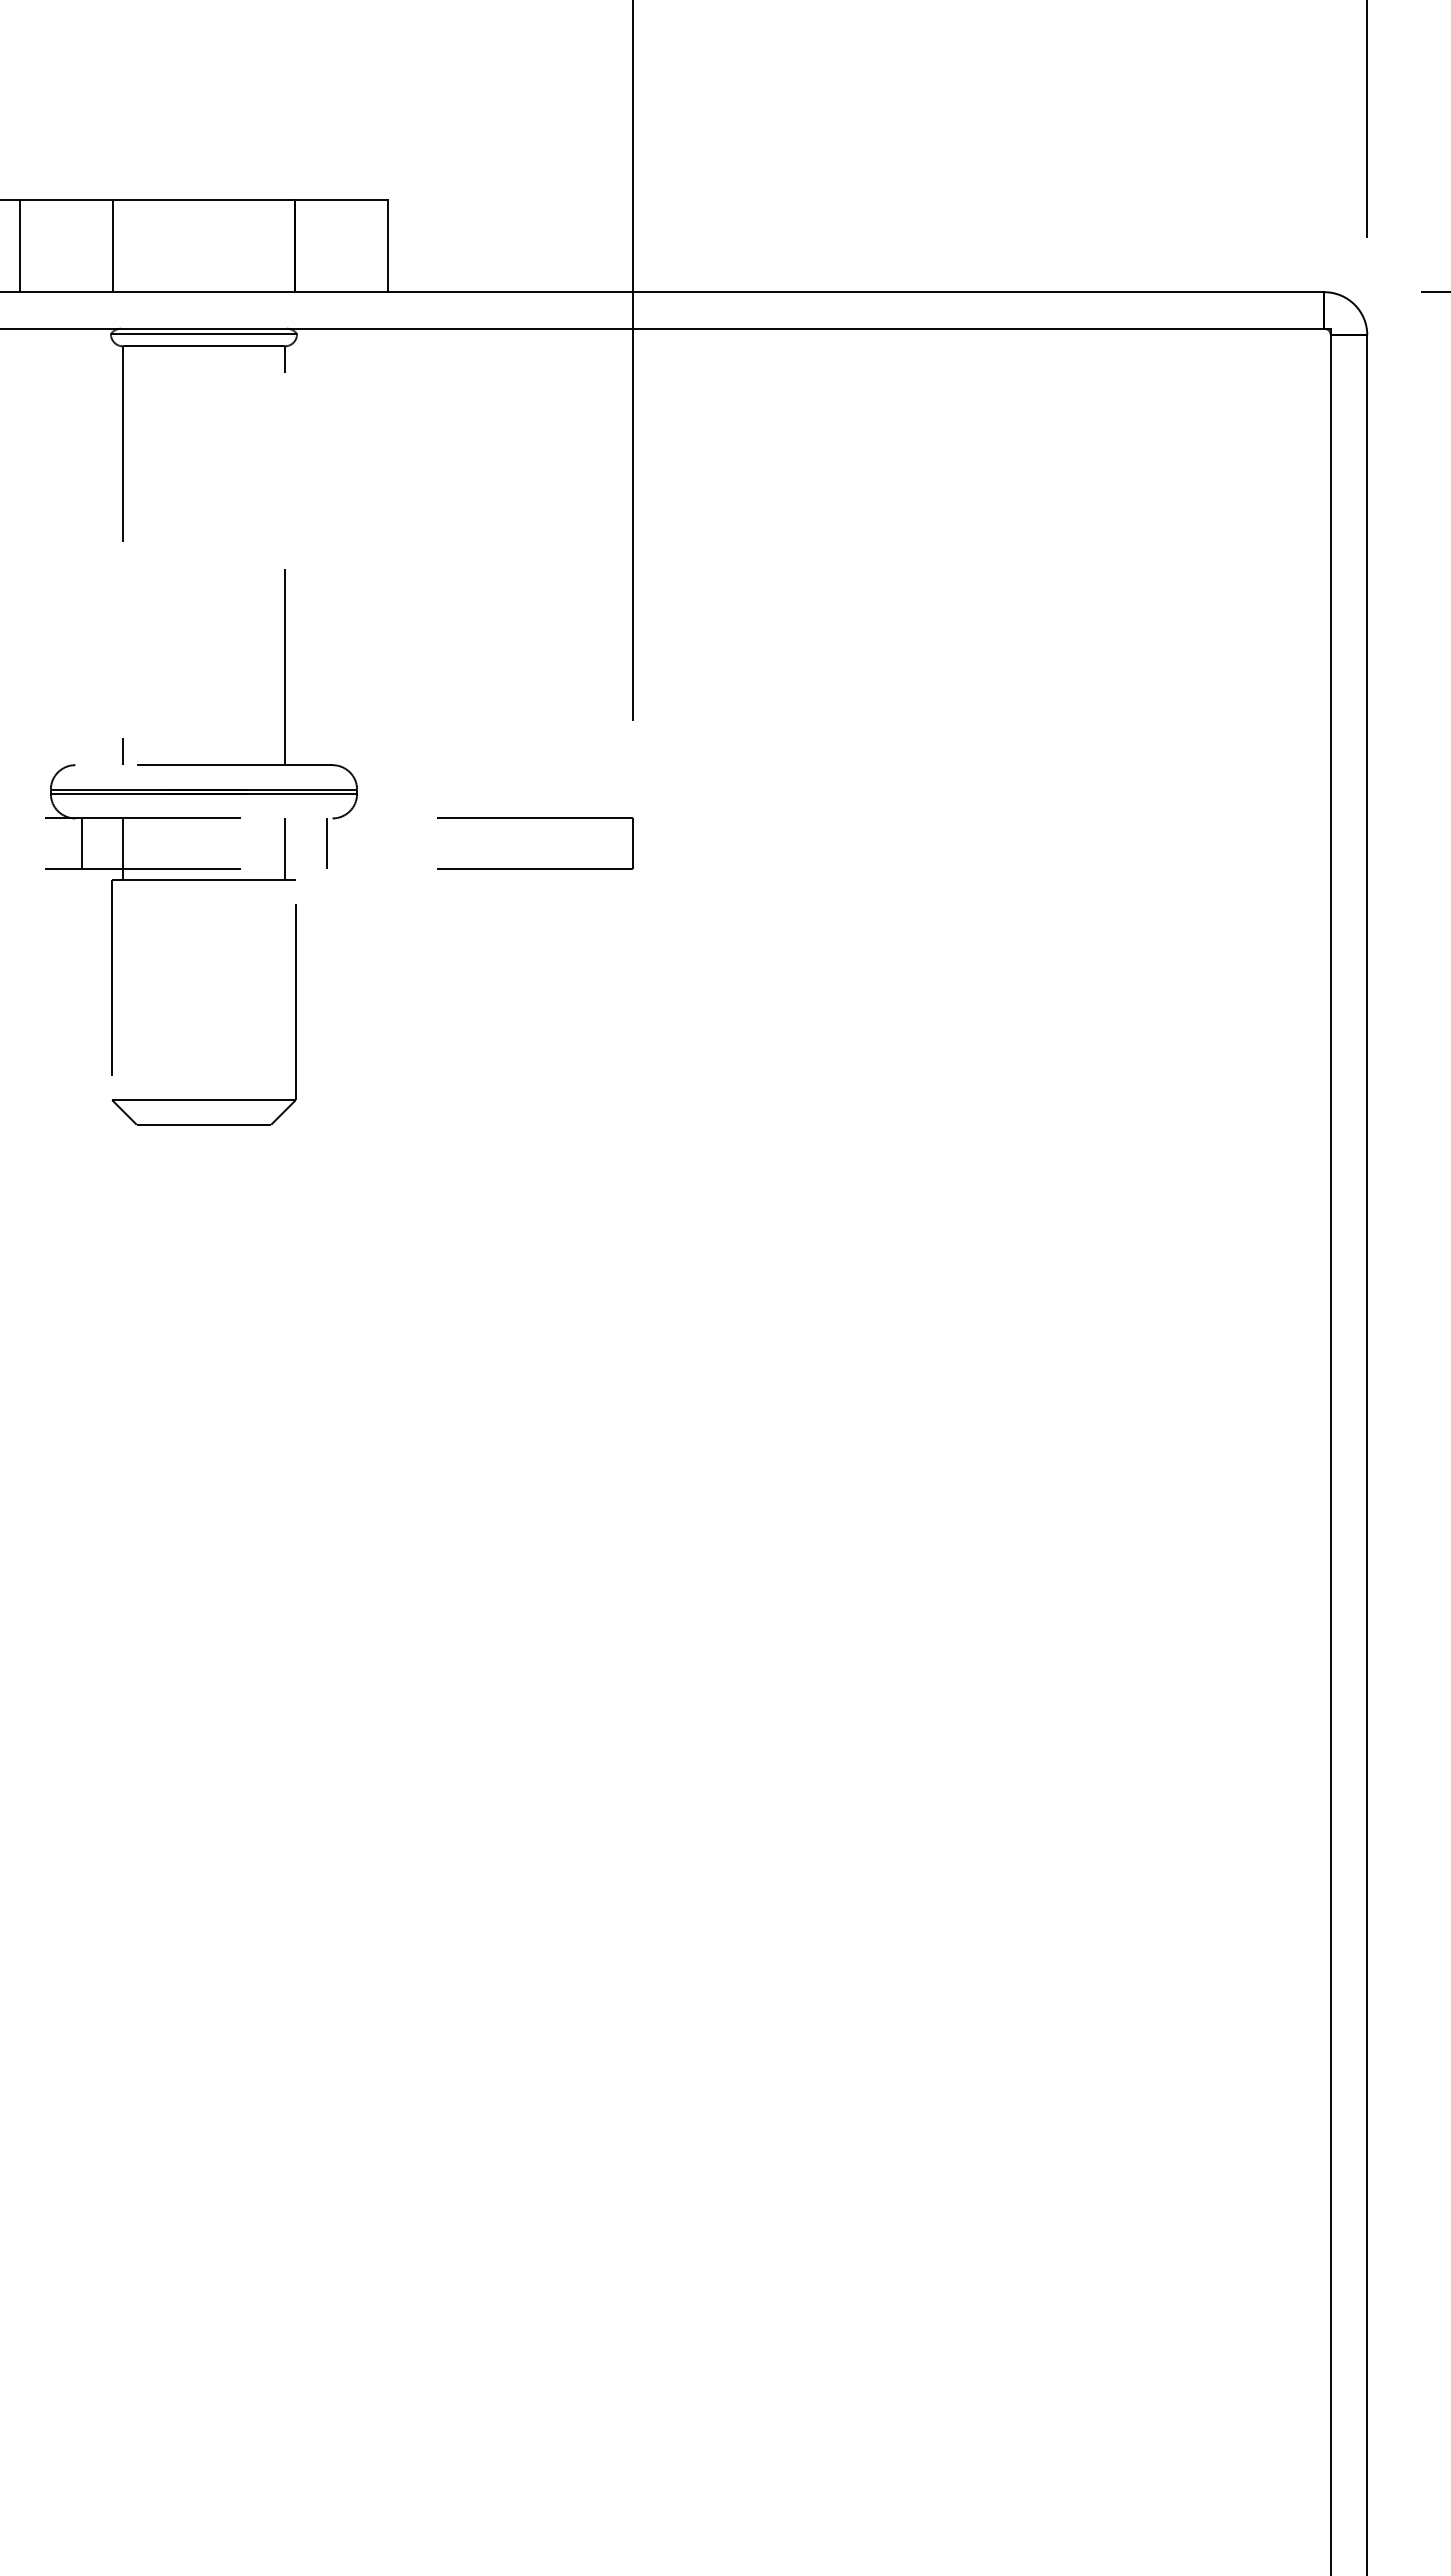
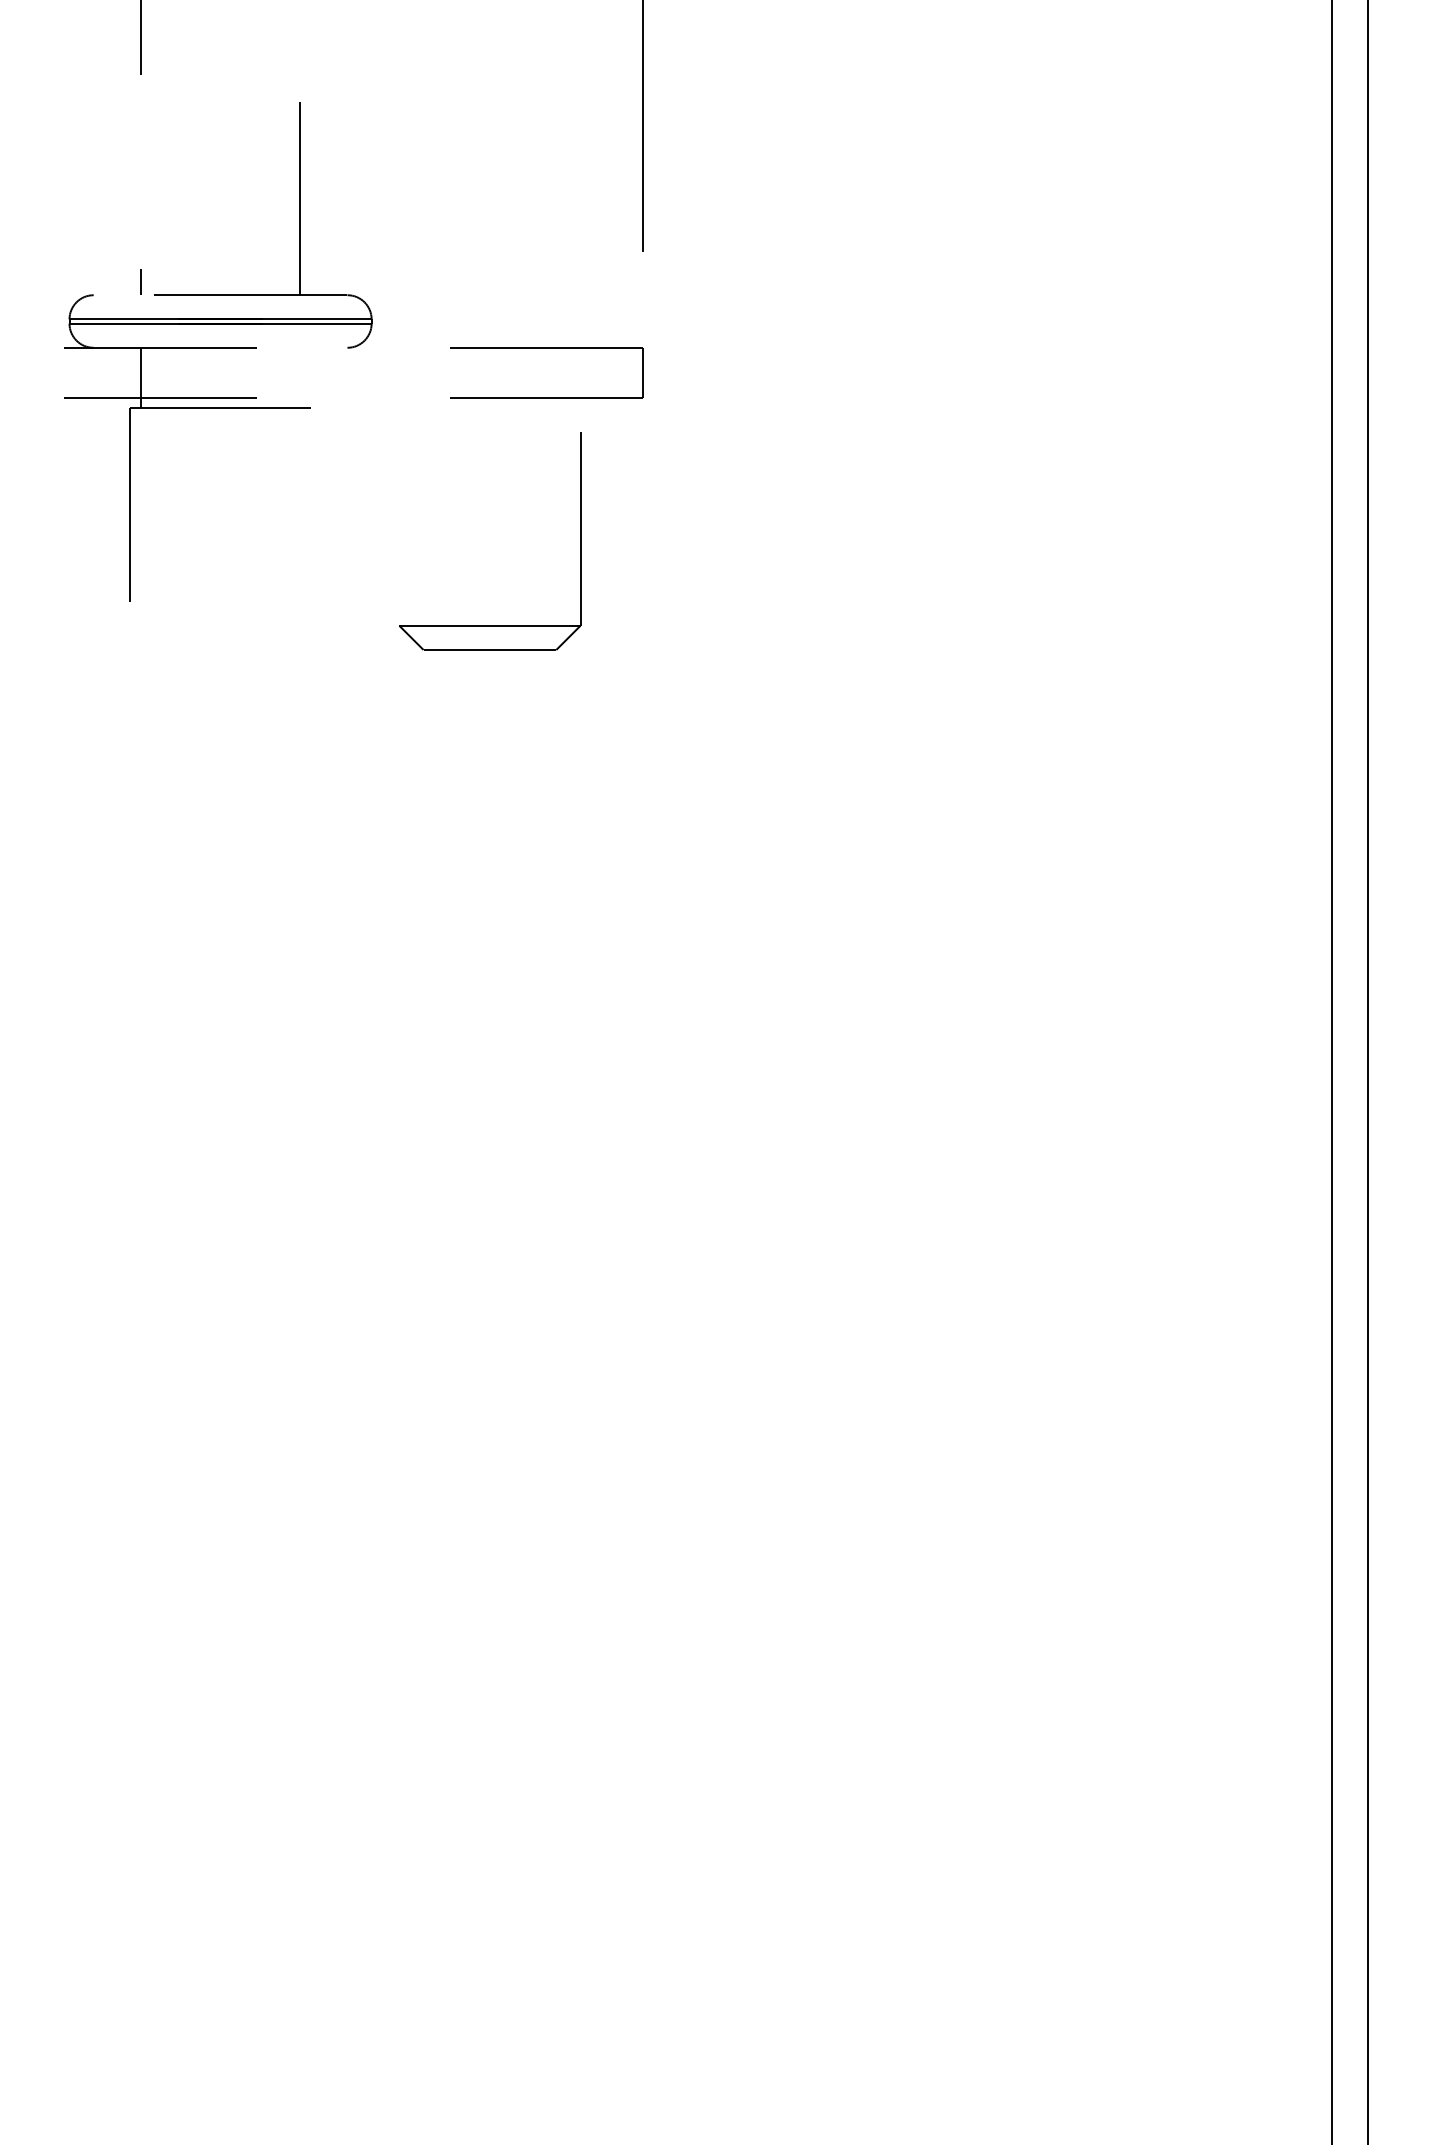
line: (81, 843) -> (99, 372), removed
line: (326, 843) -> (341, 372), removed
line: (284, 848) -> (300, 377), removed
part: (203, 1099) -> (489, 625), moved

